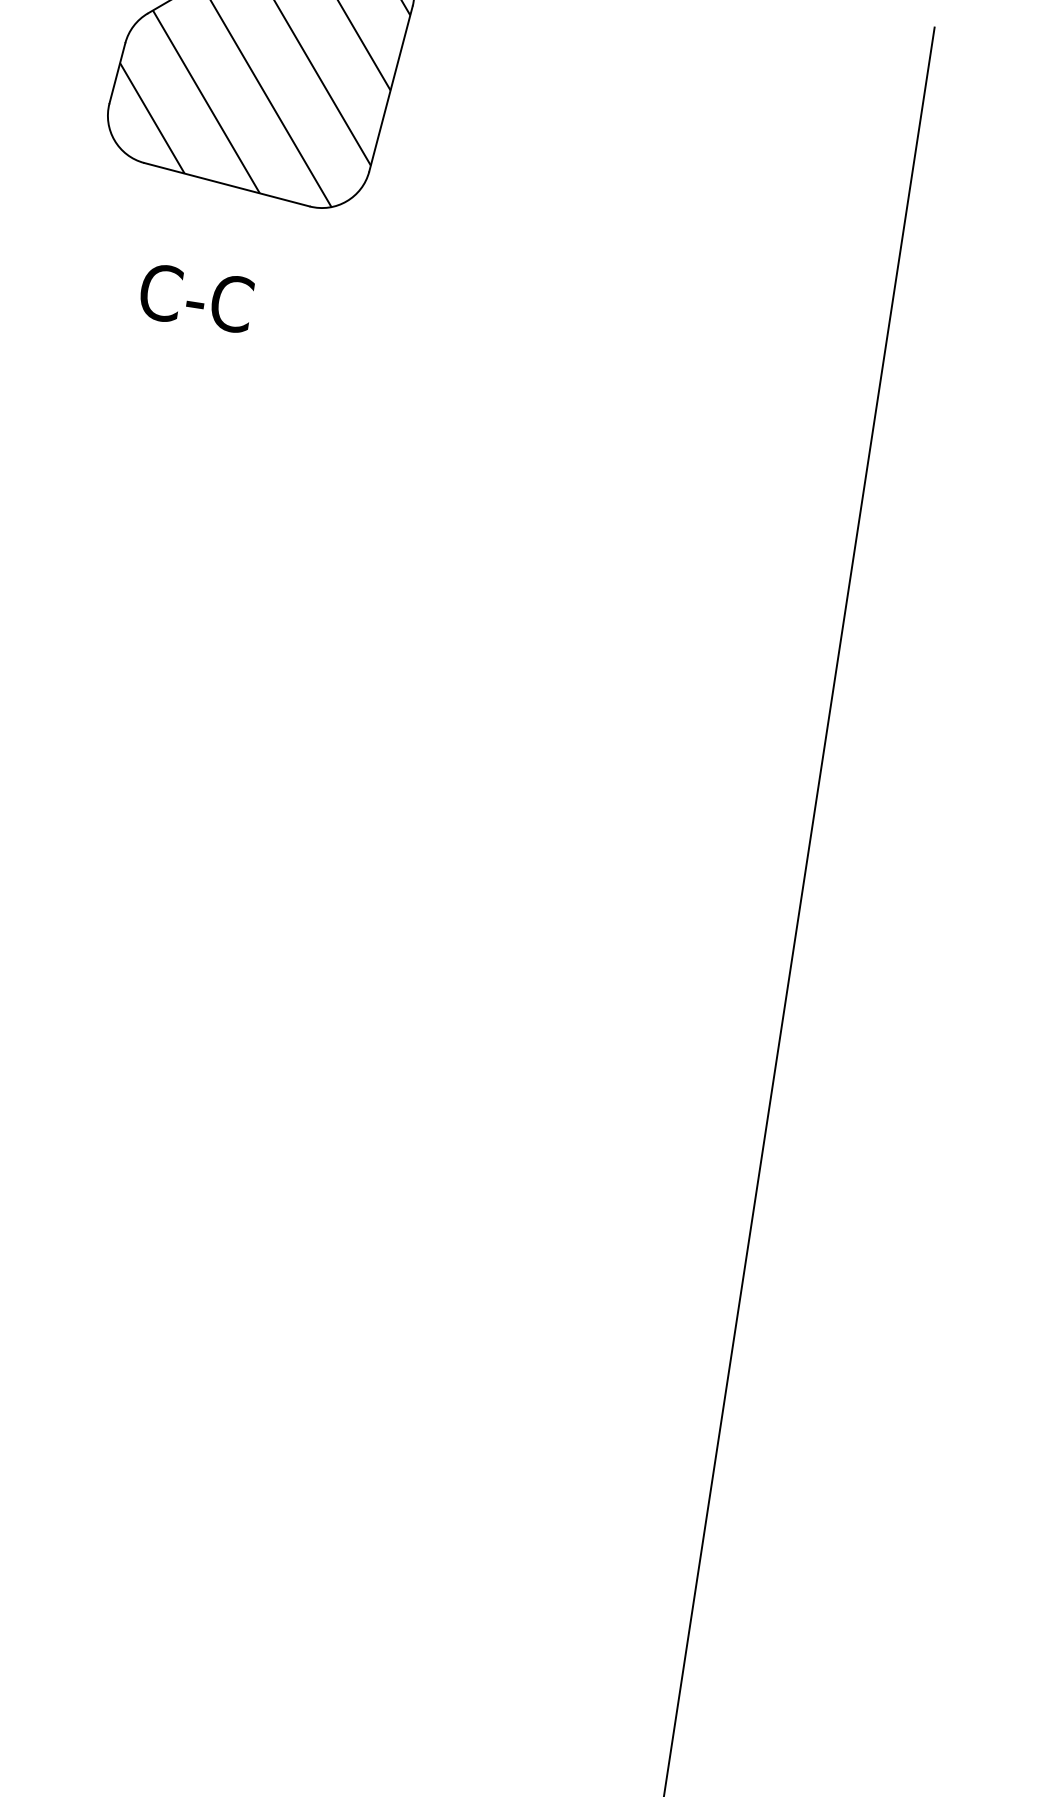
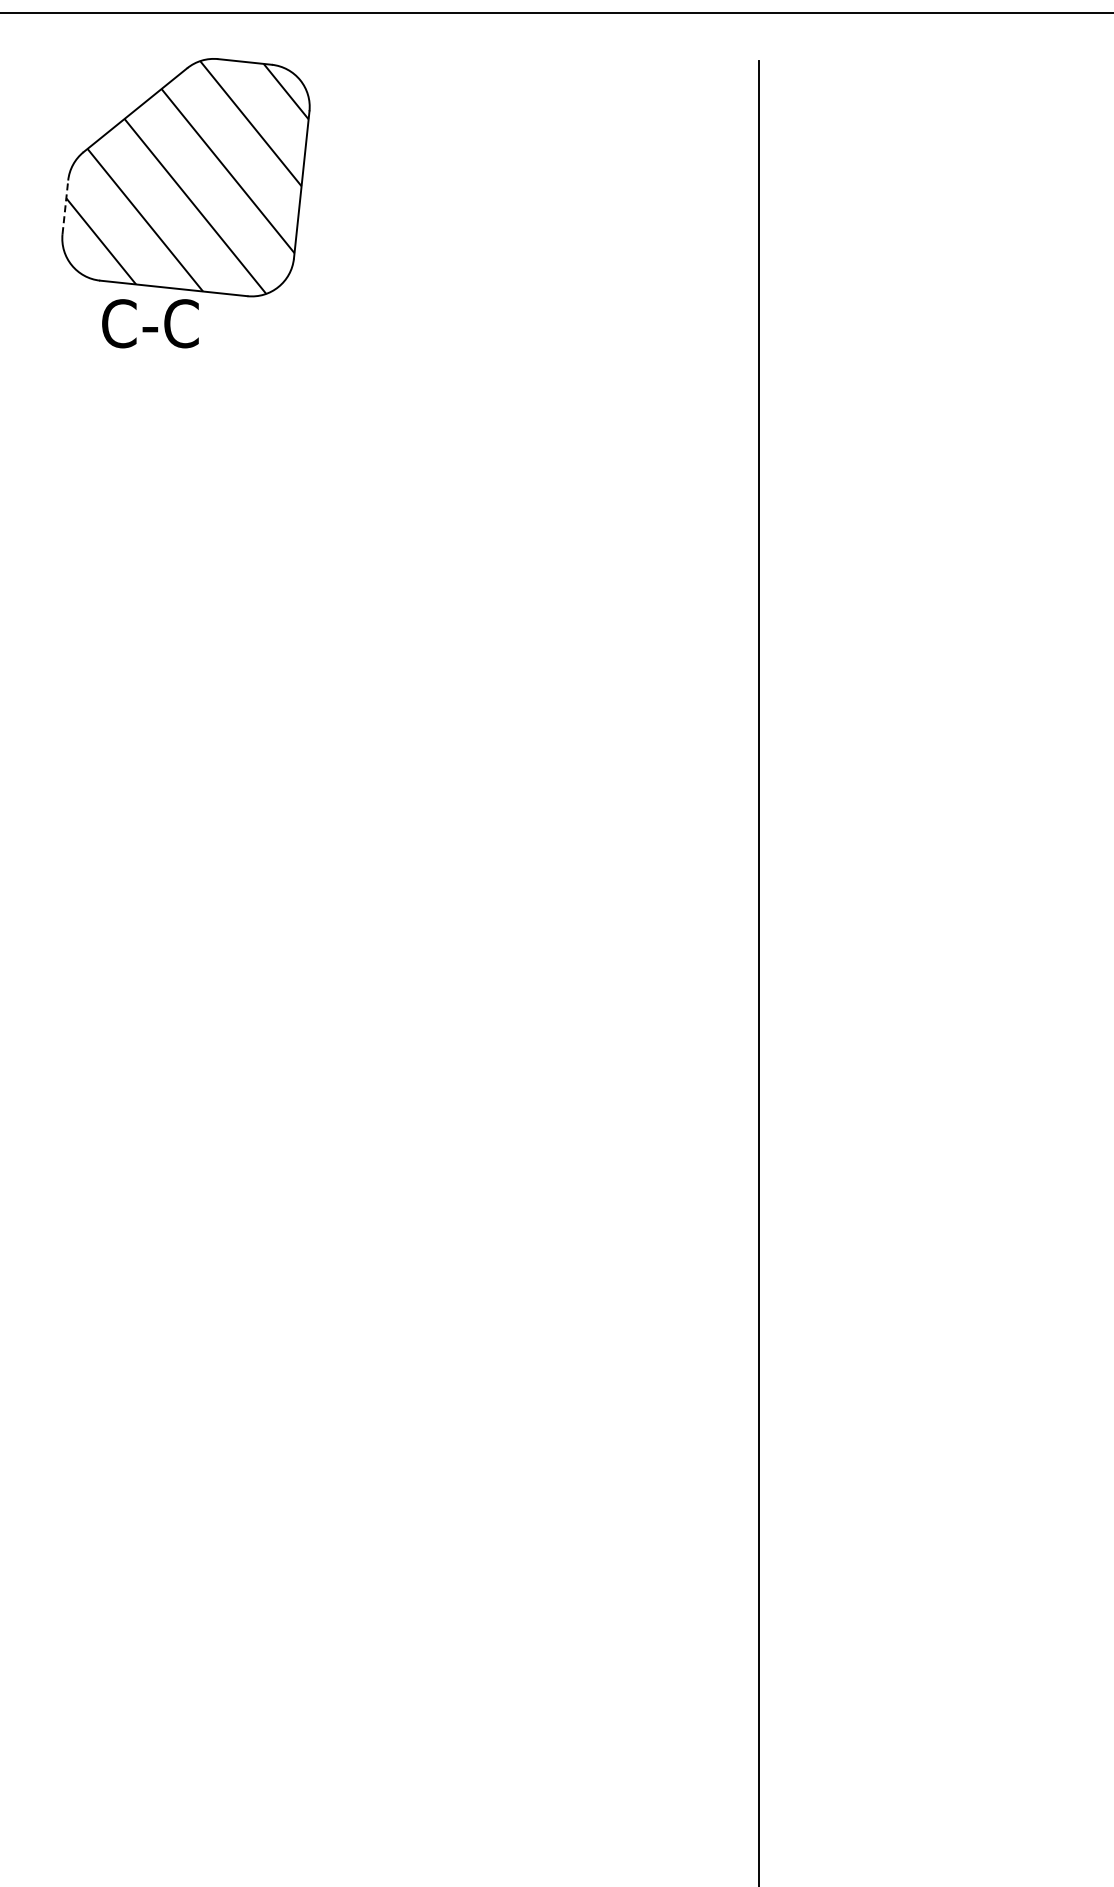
line: (117, 73) -> (65, 207), solid -> dashed
text: (196, 298) -> (150, 323), moved

